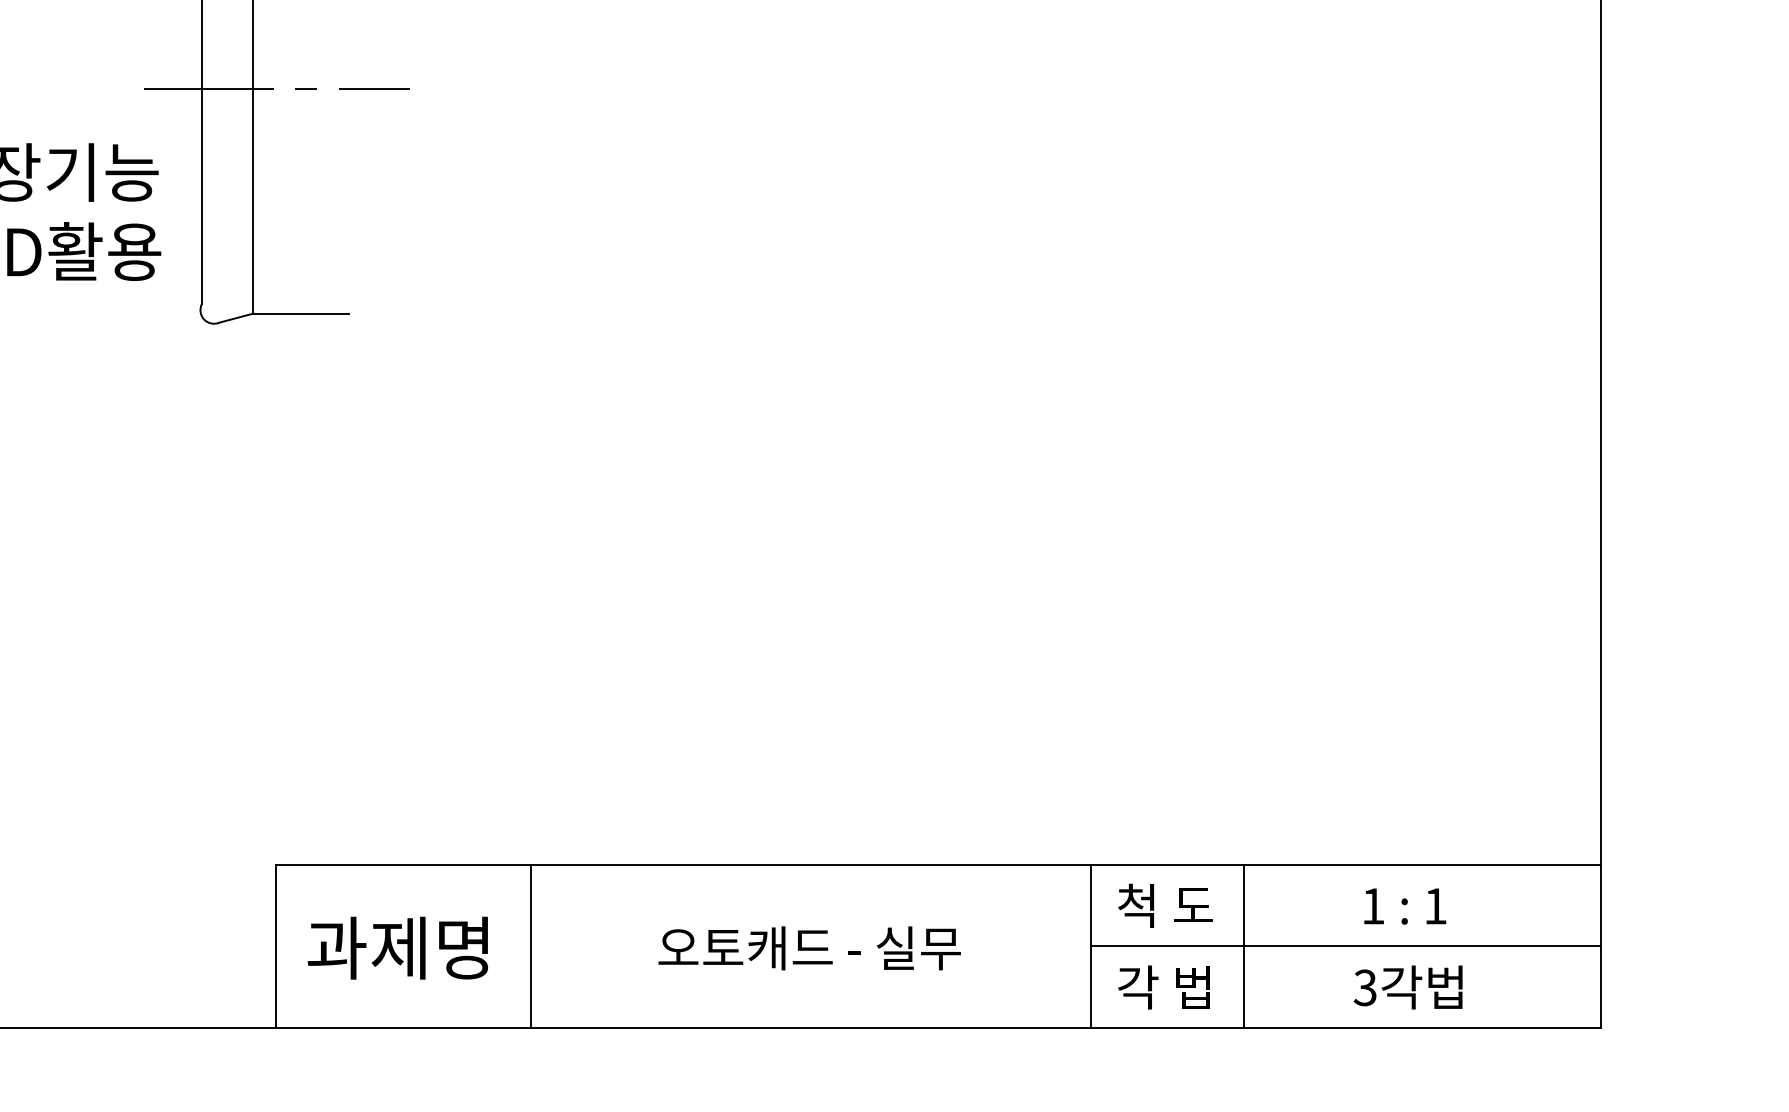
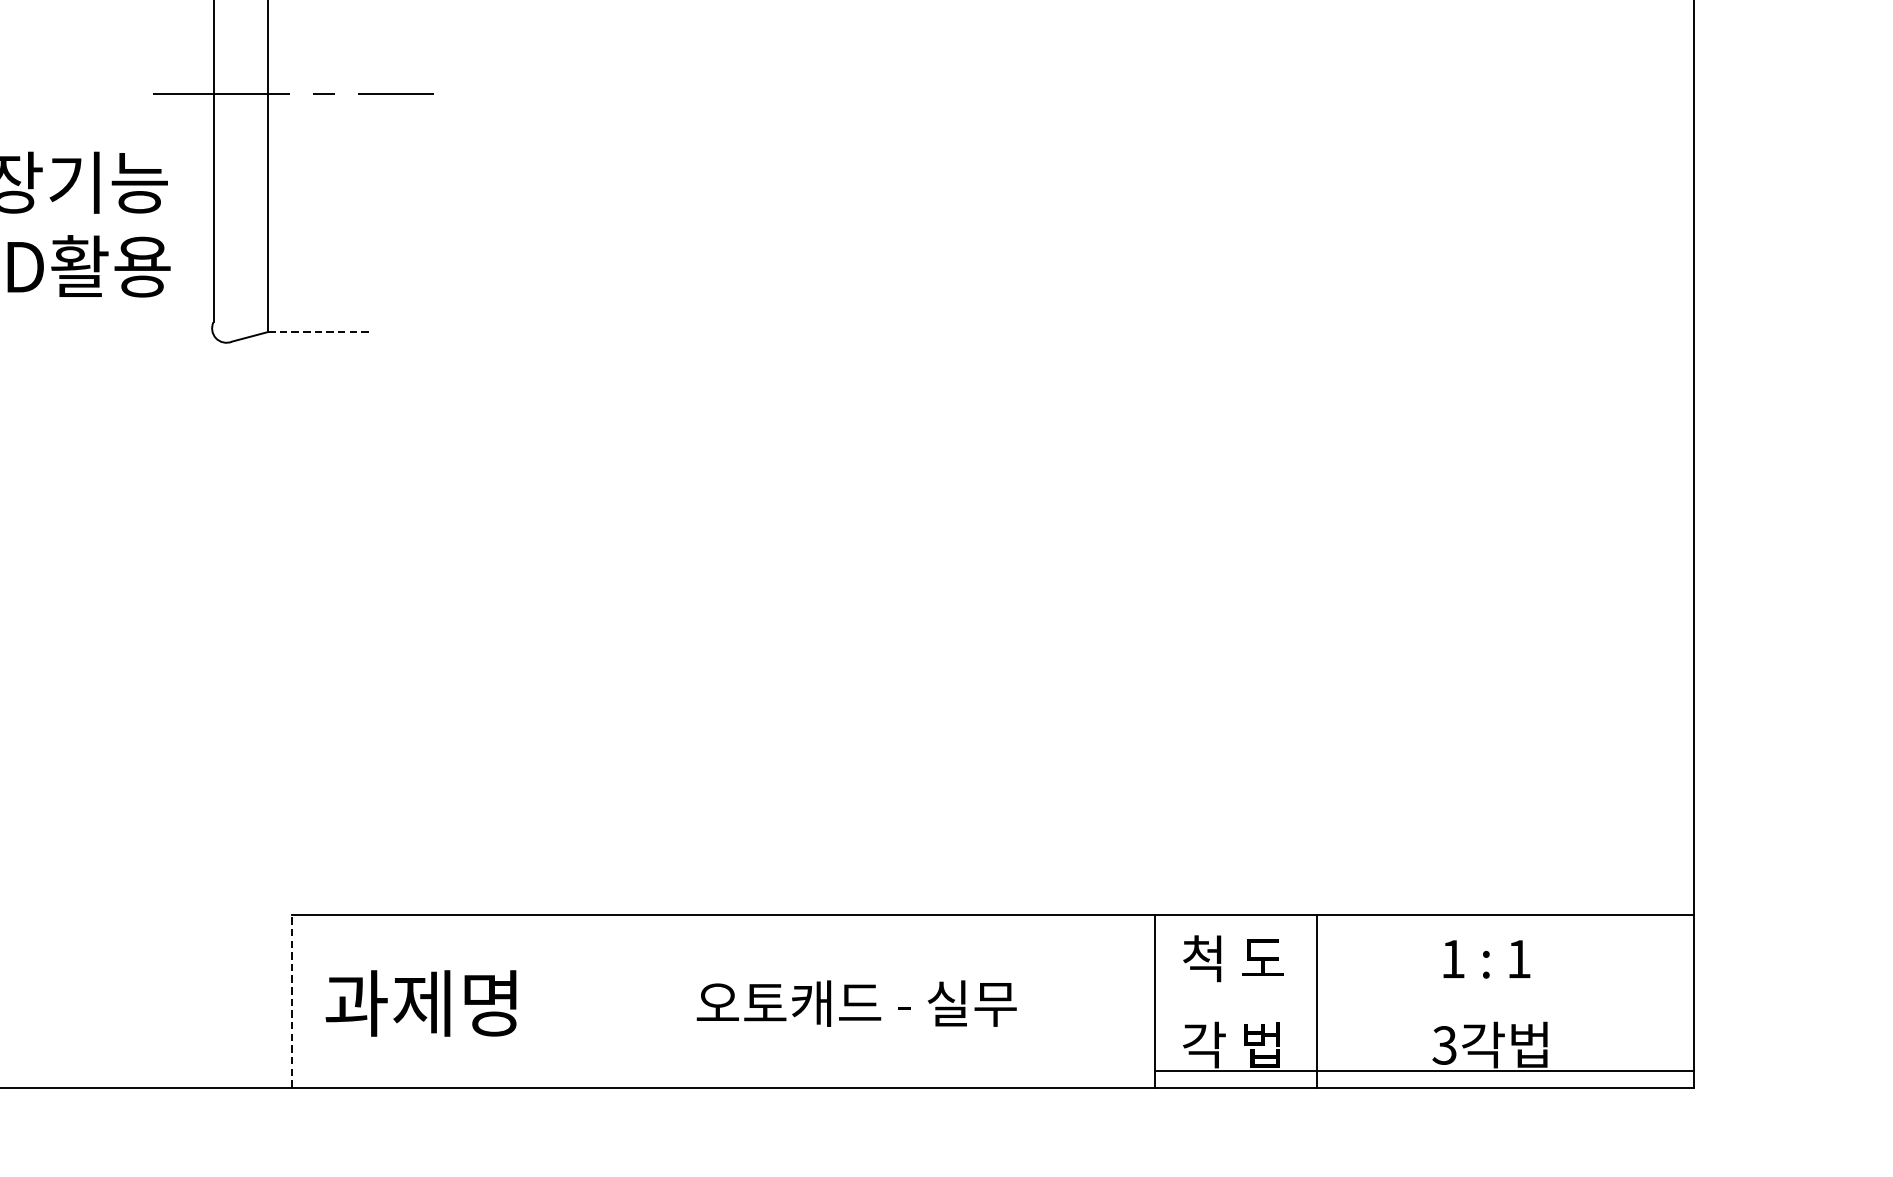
line: (301, 313) -> (319, 331), solid -> dashed
line: (530, 945) -> (561, 1000), removed
line: (276, 946) -> (292, 1001), solid -> dashed
line: (1346, 946) -> (1424, 1071), moved

